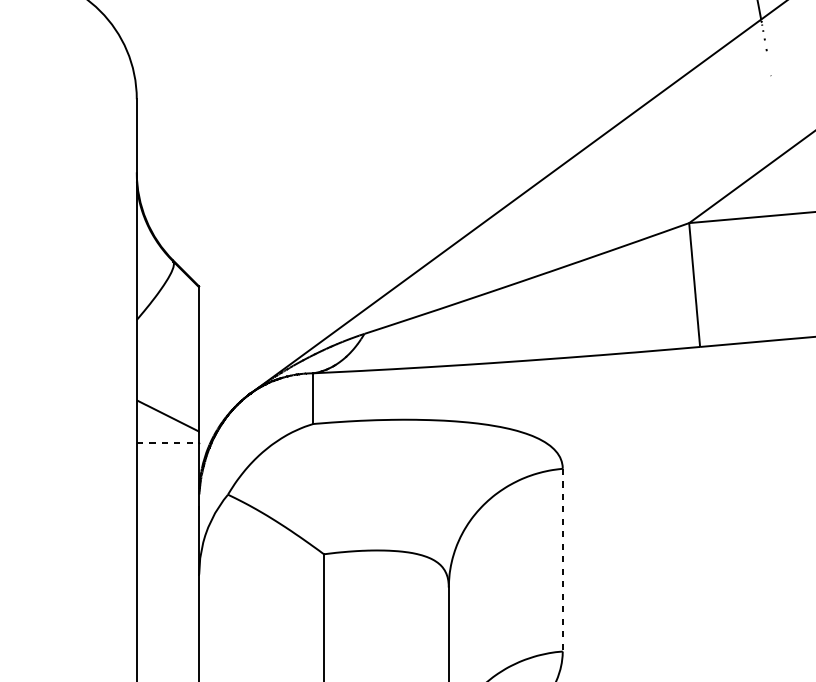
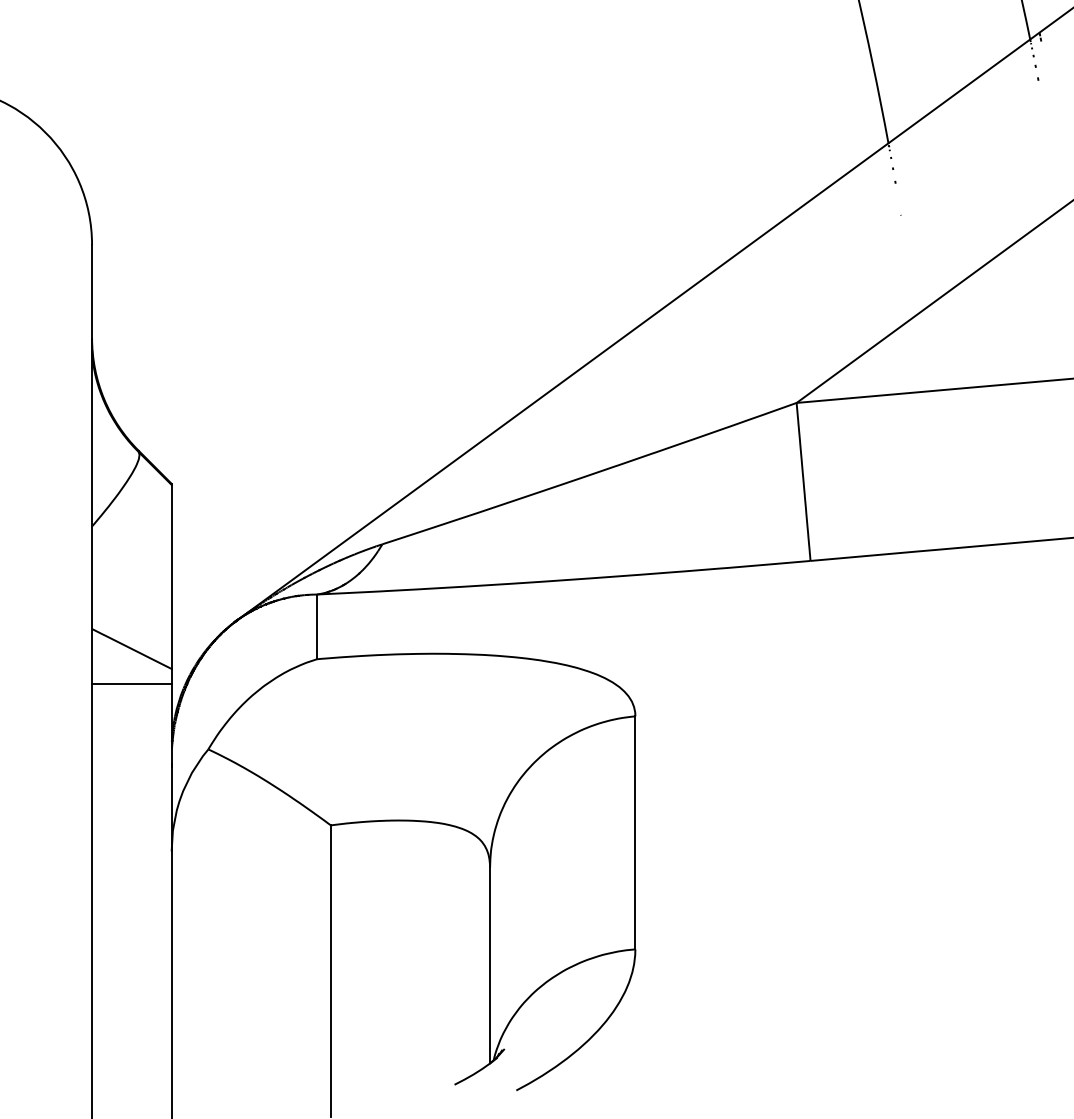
line: (167, 443) -> (131, 684), dashed -> solid
line: (562, 559) -> (635, 832), dashed -> solid

